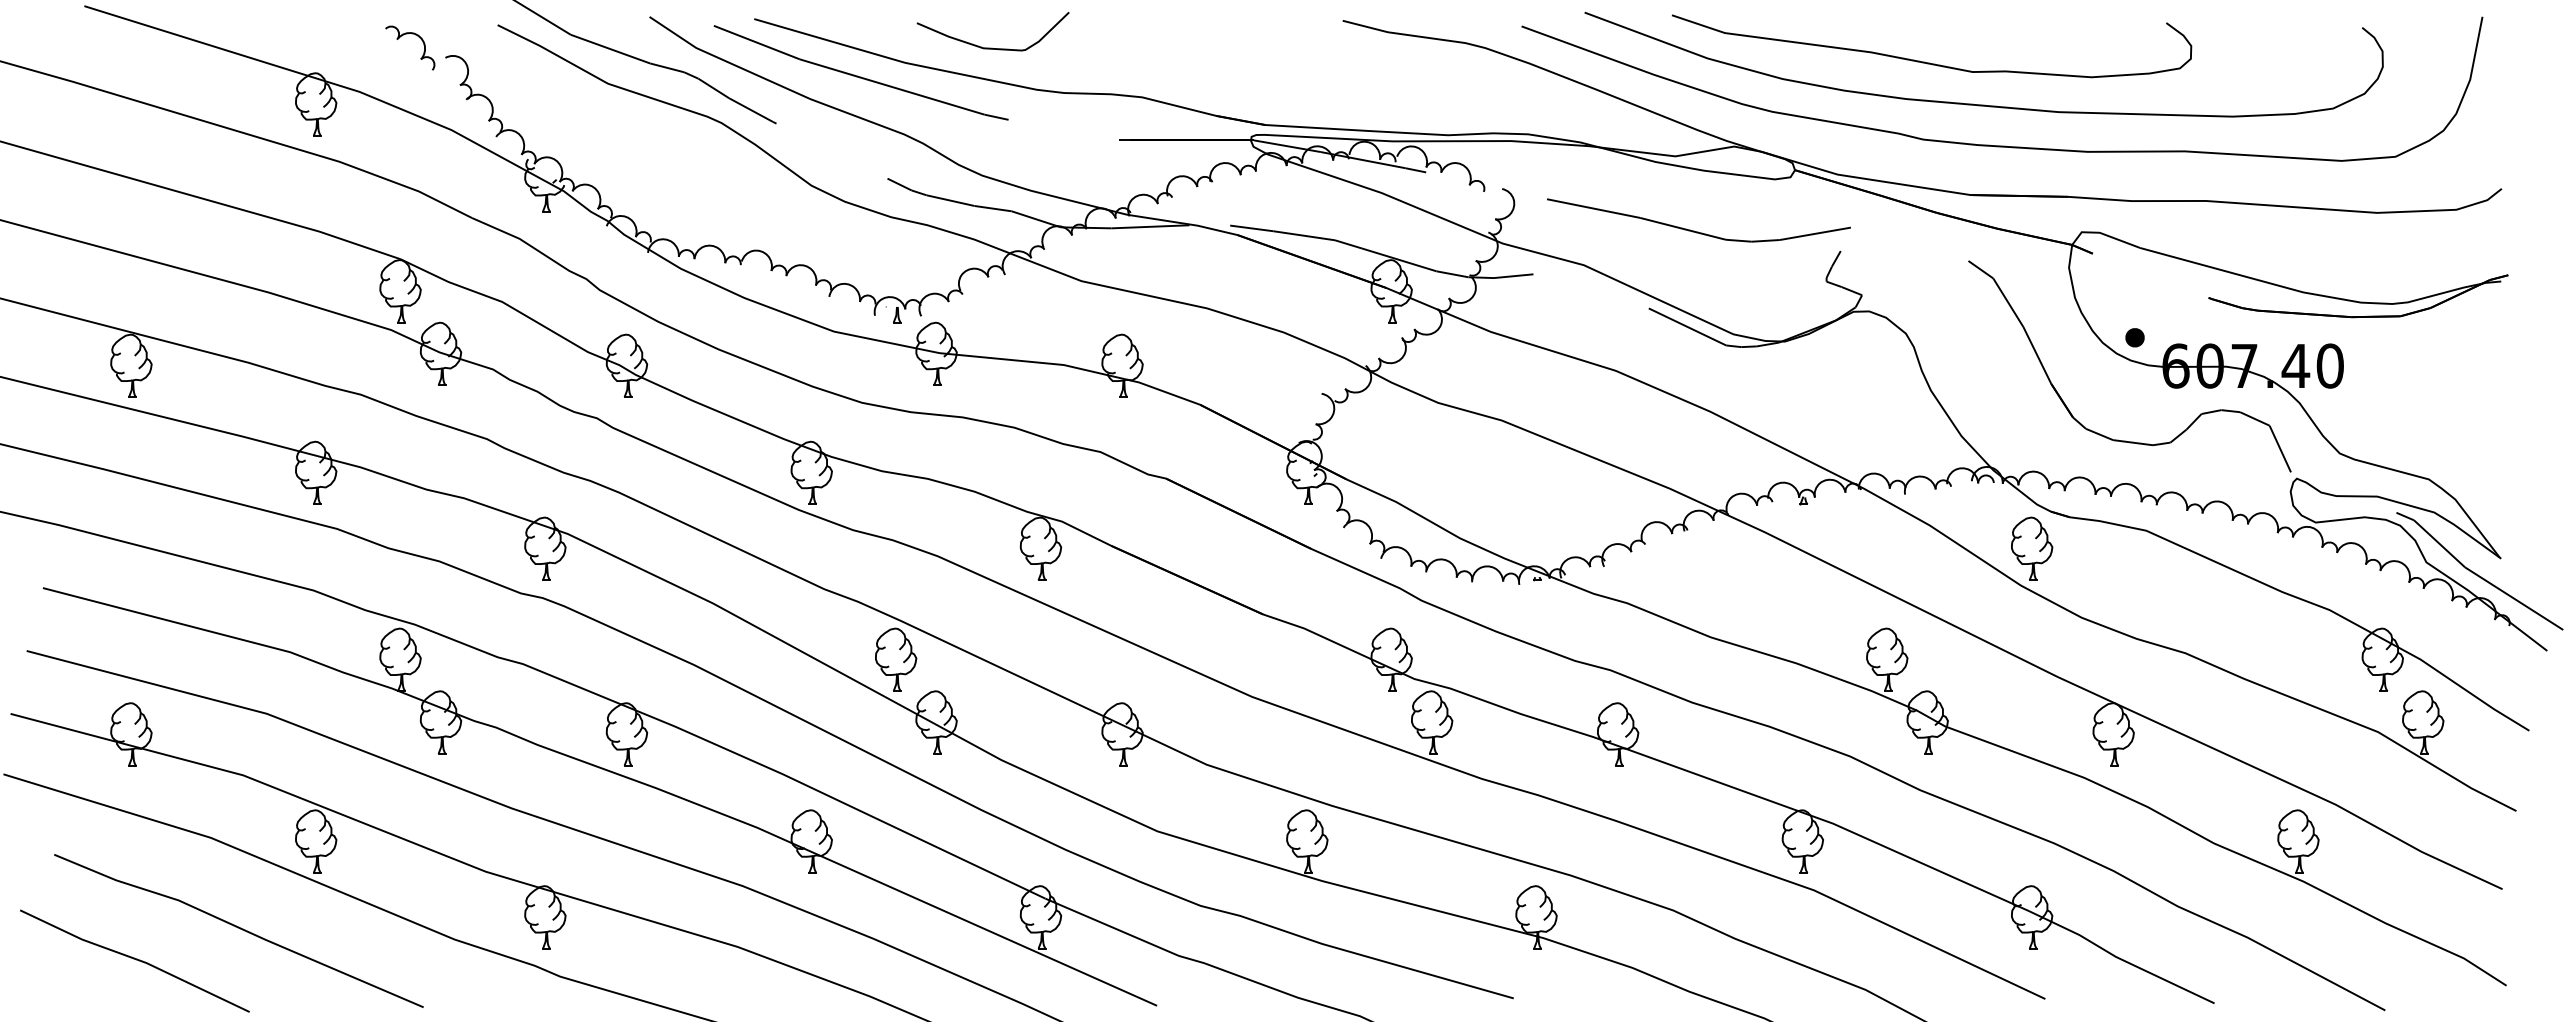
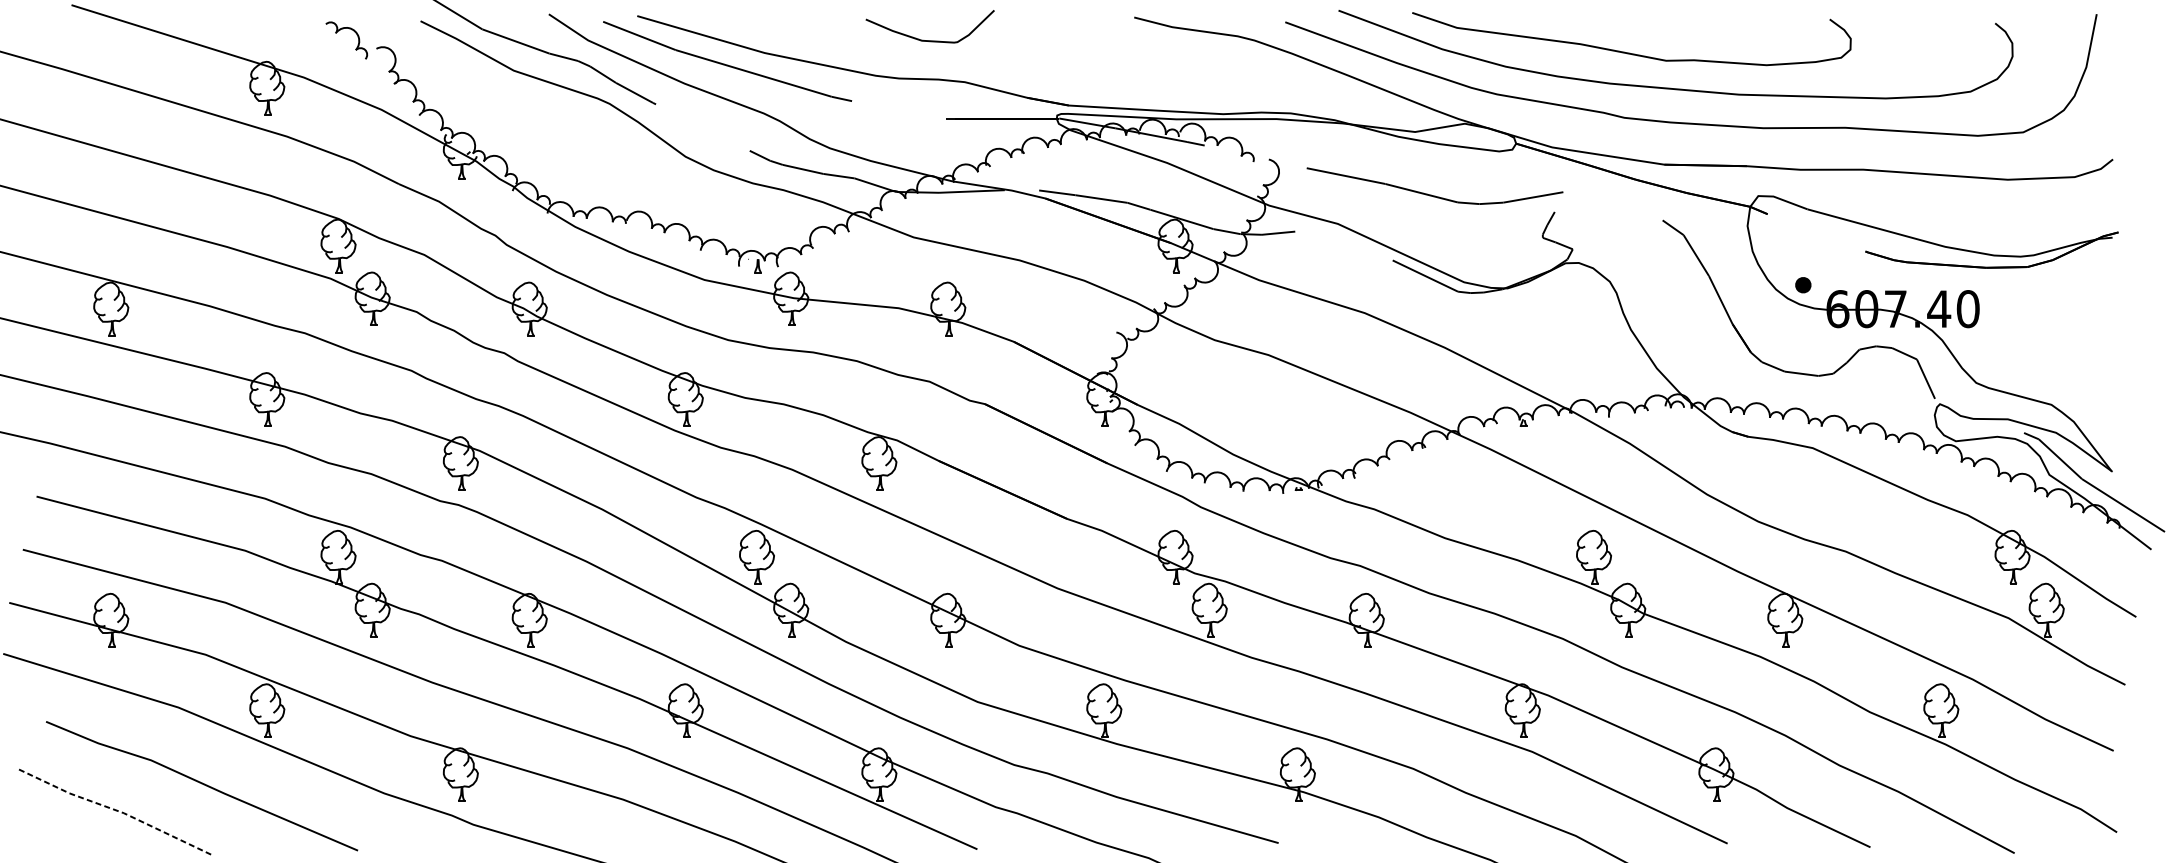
curve: (992, 47) -> (929, 40), moved
part: (2032, 548) -> (1716, 463), removed
line: (135, 958) -> (114, 809), solid -> dashed

